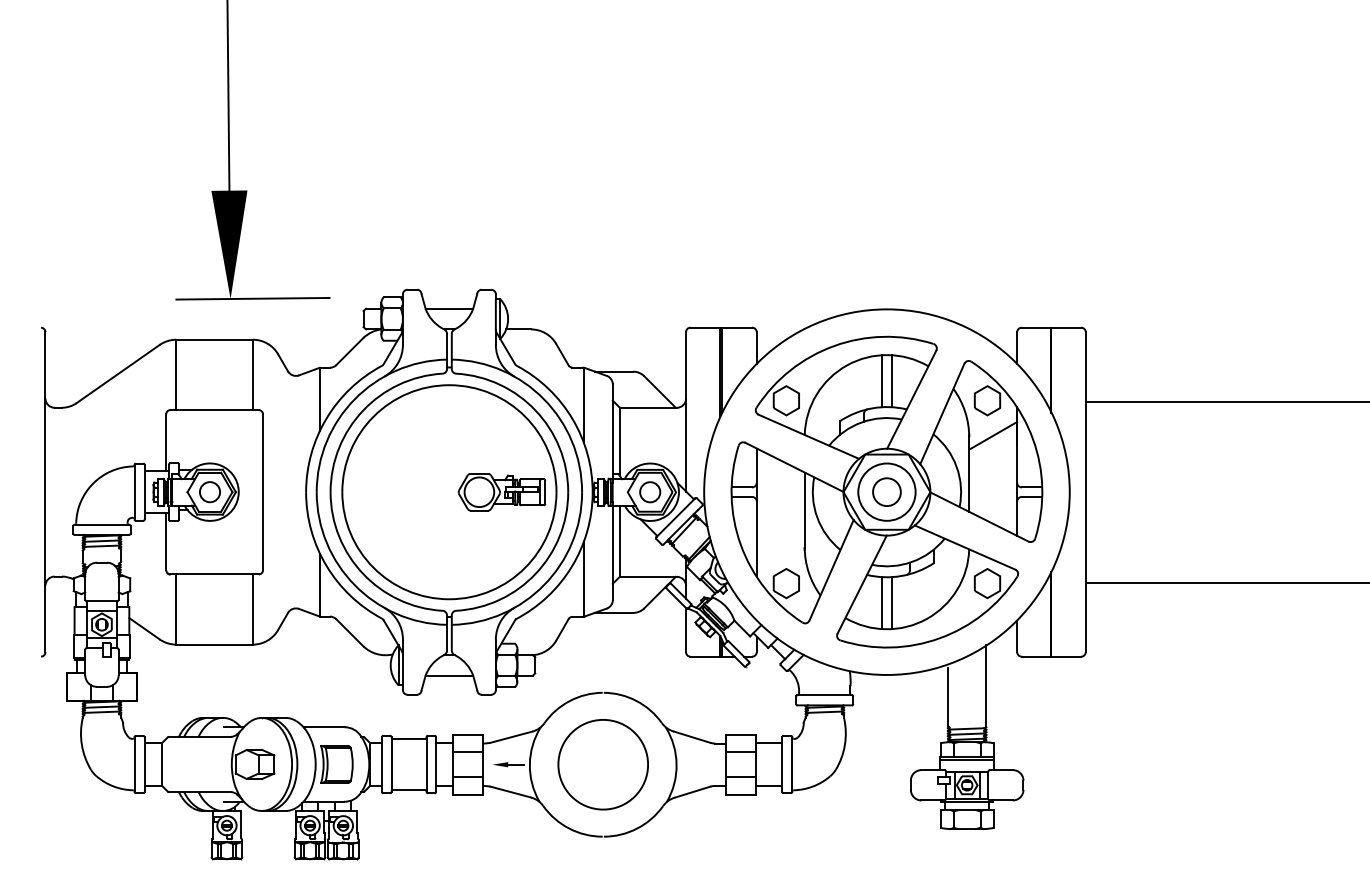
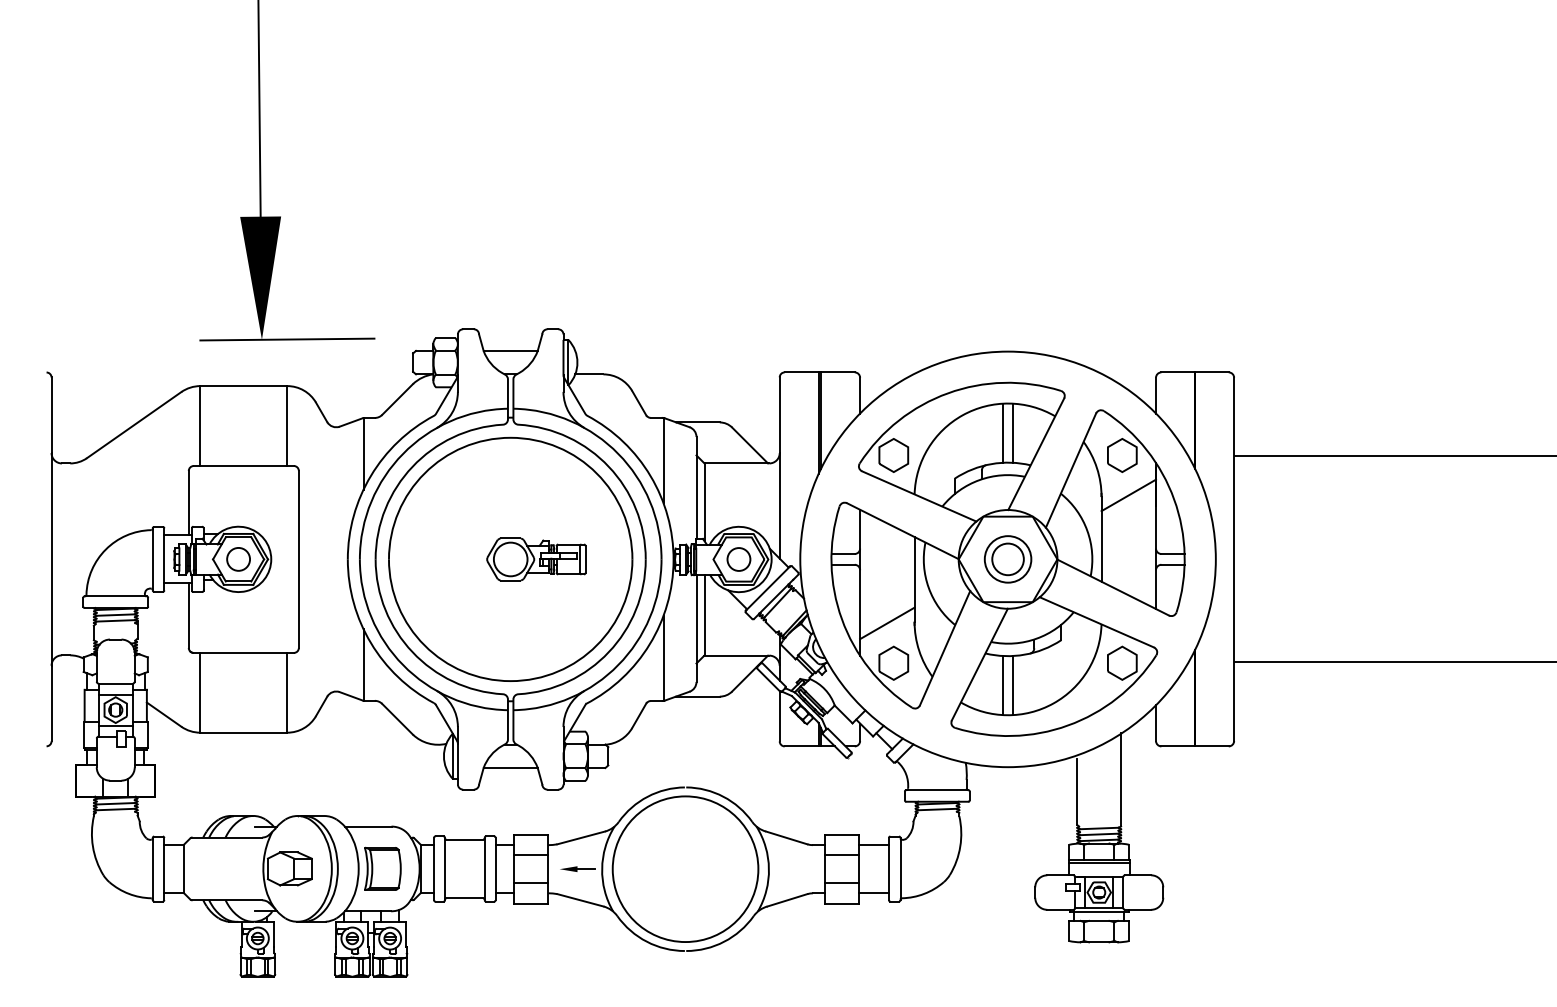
circle: (886, 491) -> (1007, 558), size x0.71
part: (501, 492) -> (535, 559), moved
line: (780, 548) -> (887, 623), added
circle: (603, 764) -> (685, 868), size x1.43

